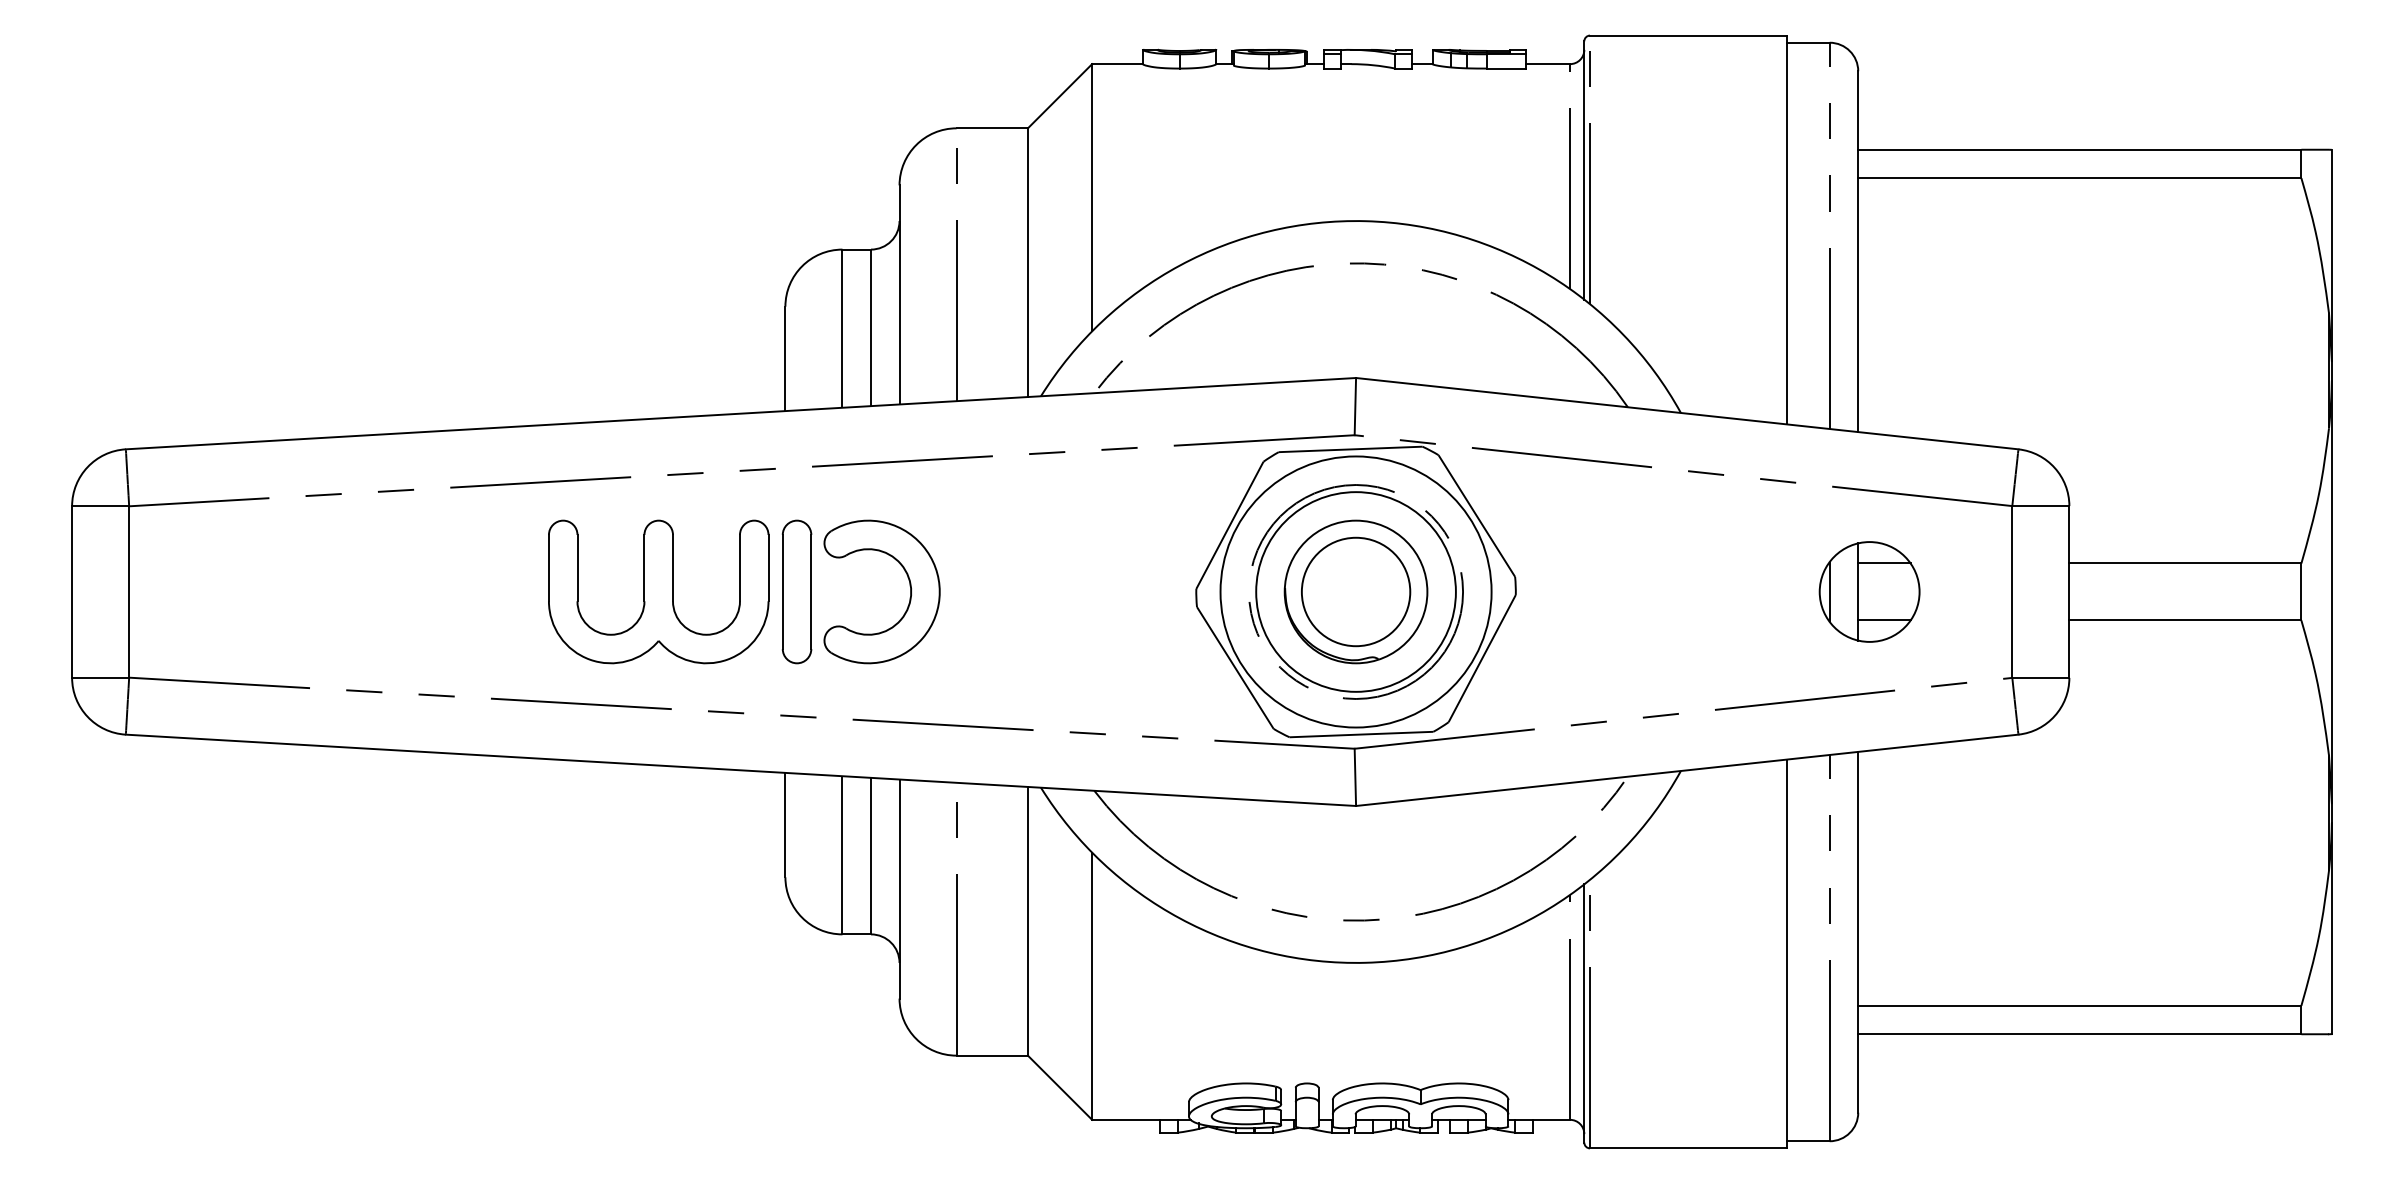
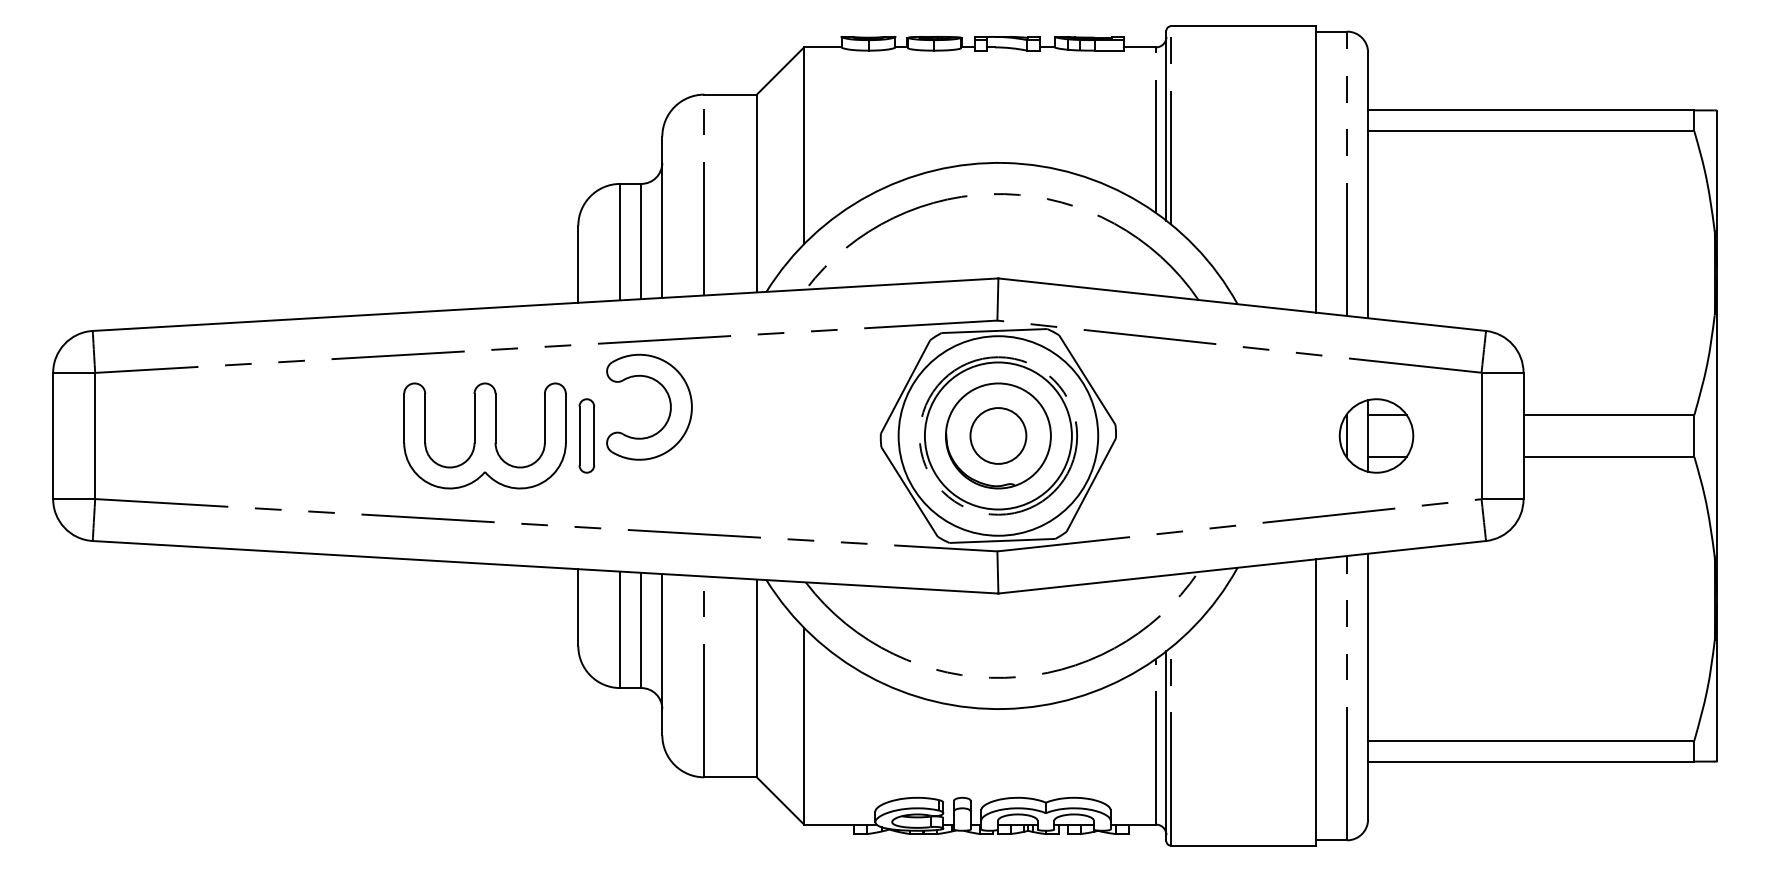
part: (909, 586) -> (669, 403), moved
part: (796, 591) -> (586, 435), size x0.7
circle: (1355, 591) -> (998, 435), size x0.7

